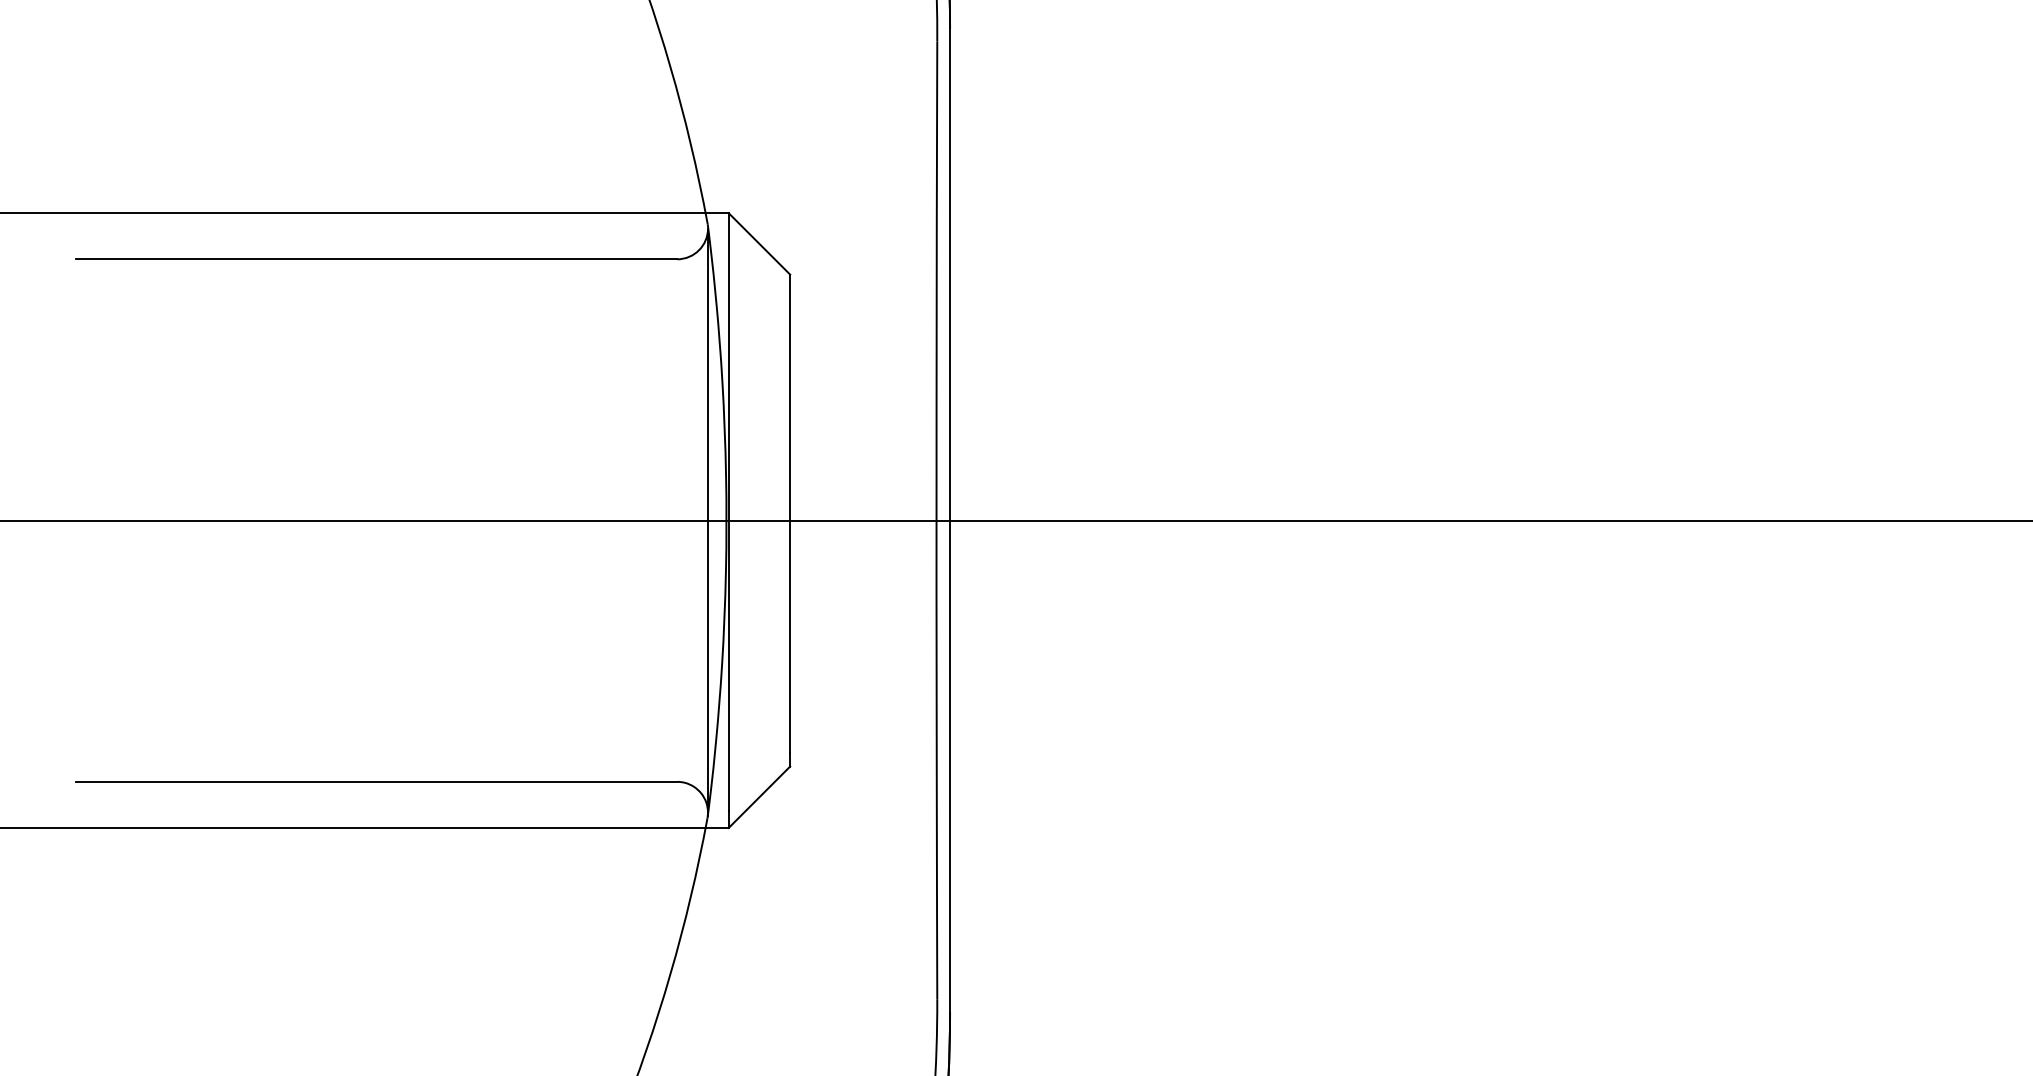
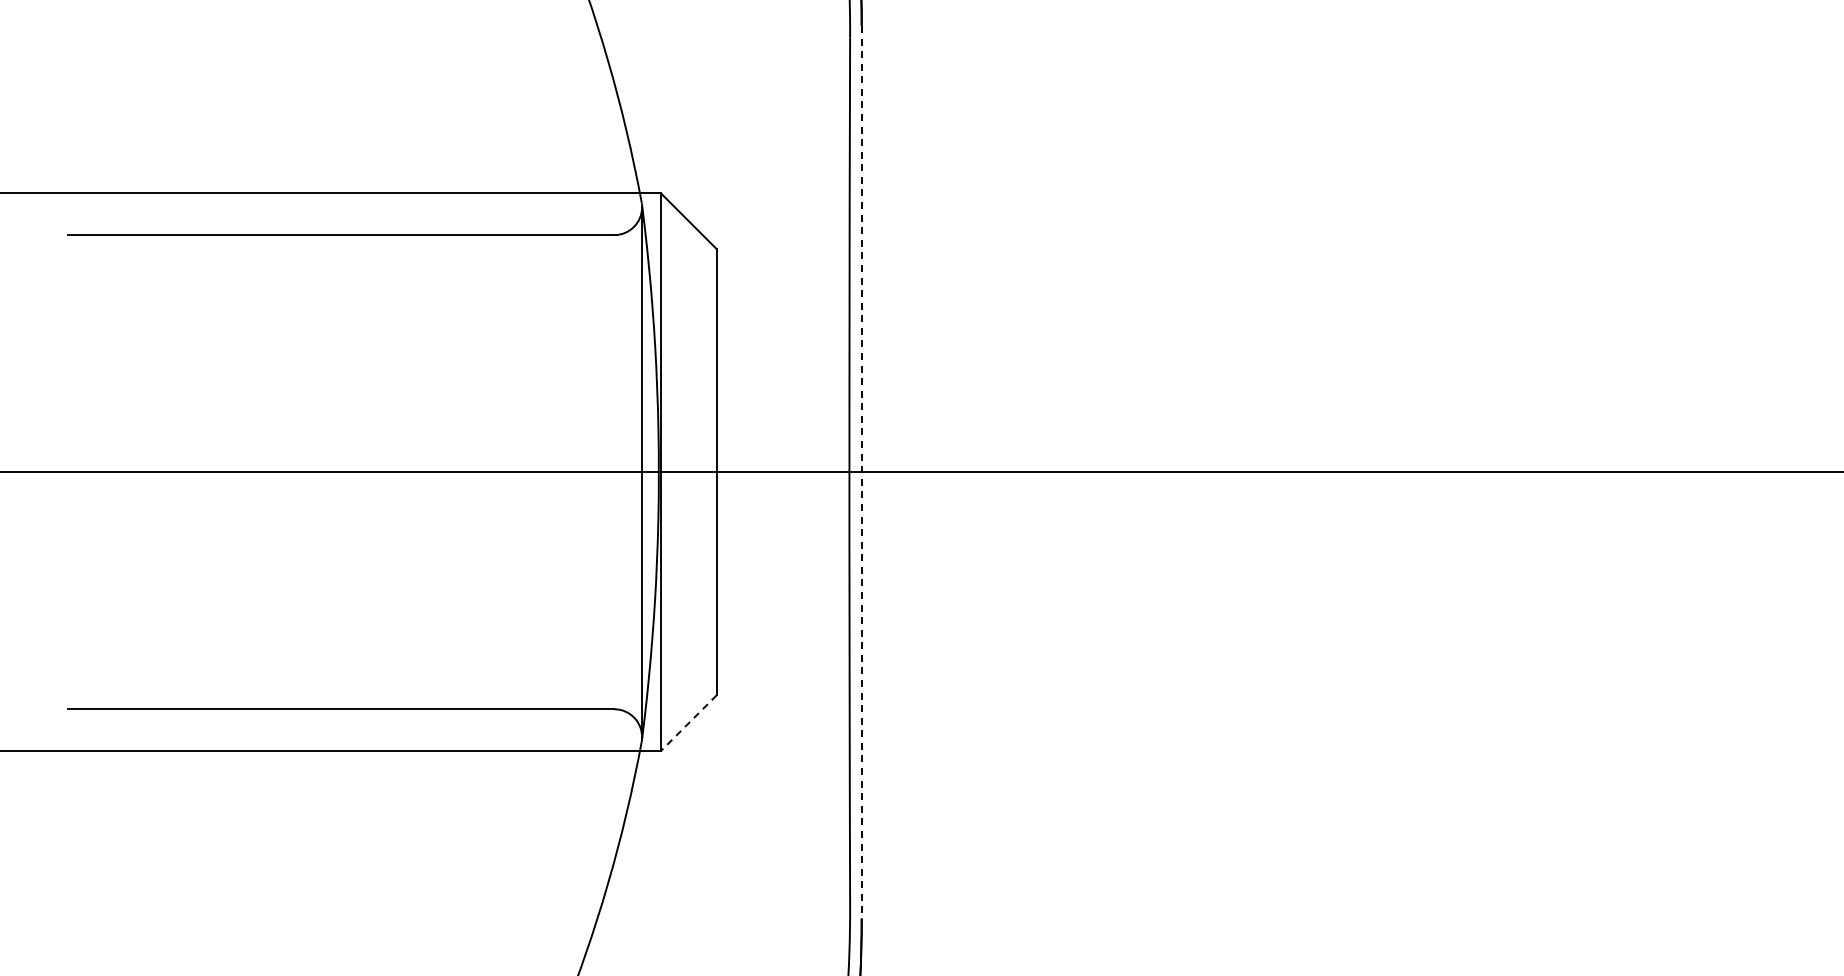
line: (949, 520) -> (861, 472), solid -> dashed
line: (759, 797) -> (688, 723), solid -> dashed

